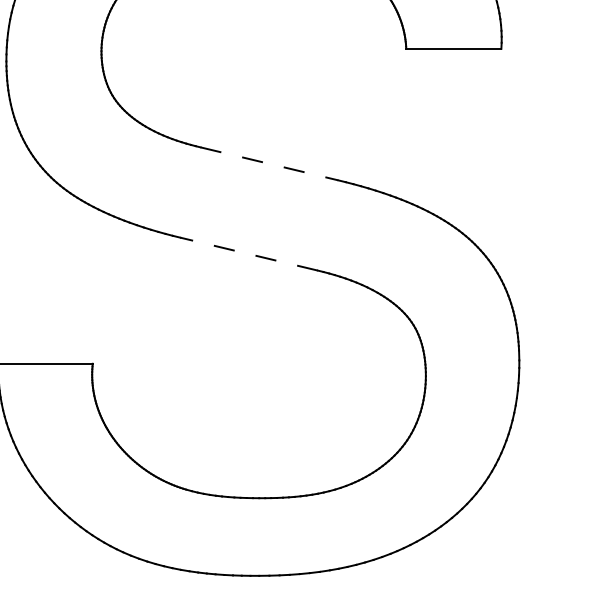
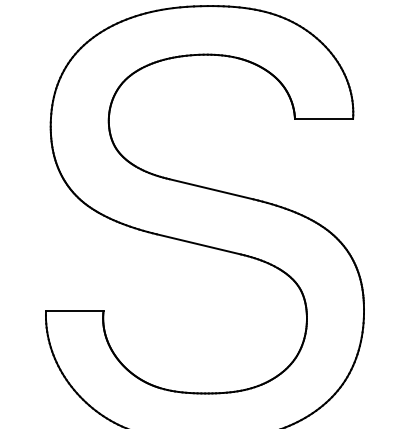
line: (269, 164) -> (211, 189), dashed -> solid
line: (248, 254) -> (198, 244), dashed -> solid

